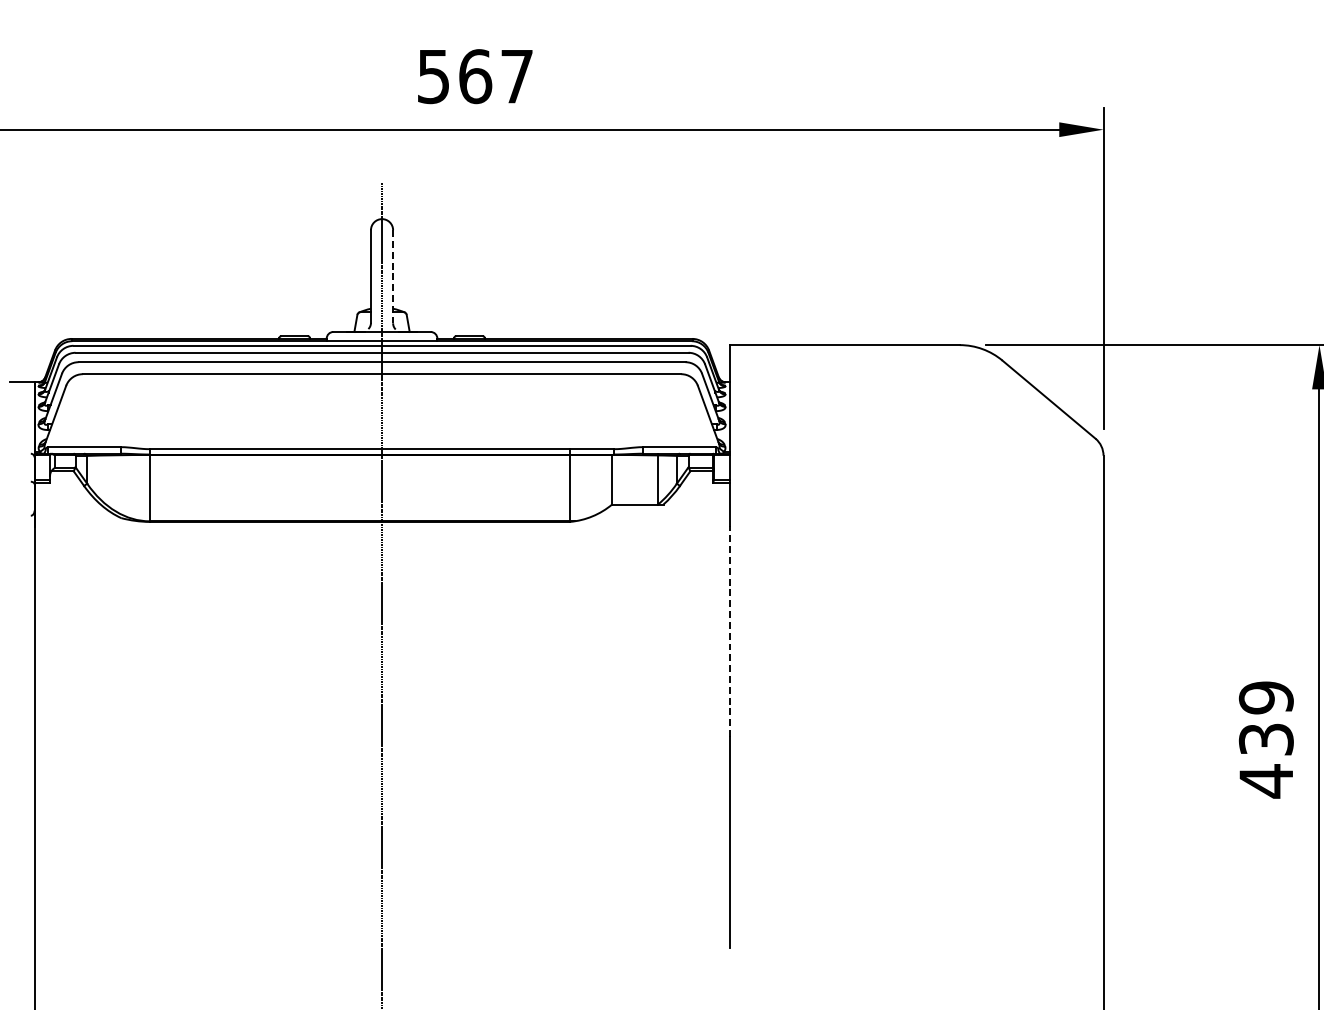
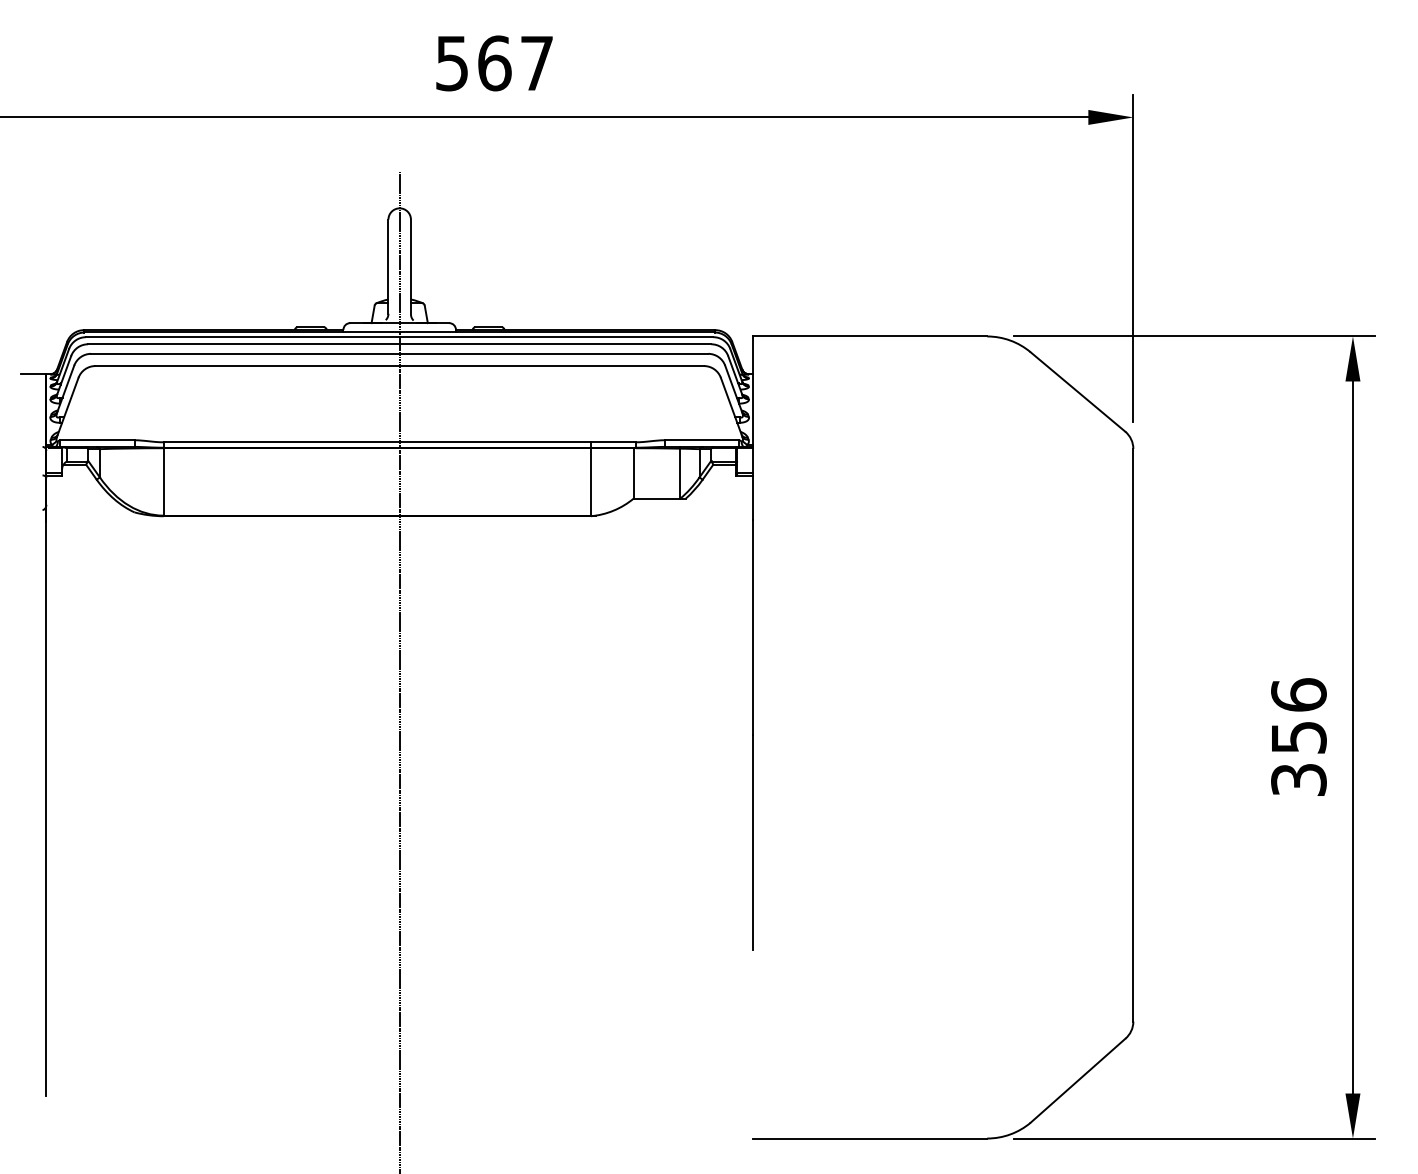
line: (392, 277) -> (410, 267), dashed -> solid
line: (729, 630) -> (753, 626), dashed -> solid
text: (1265, 739) -> (1298, 737), 439 -> 356

